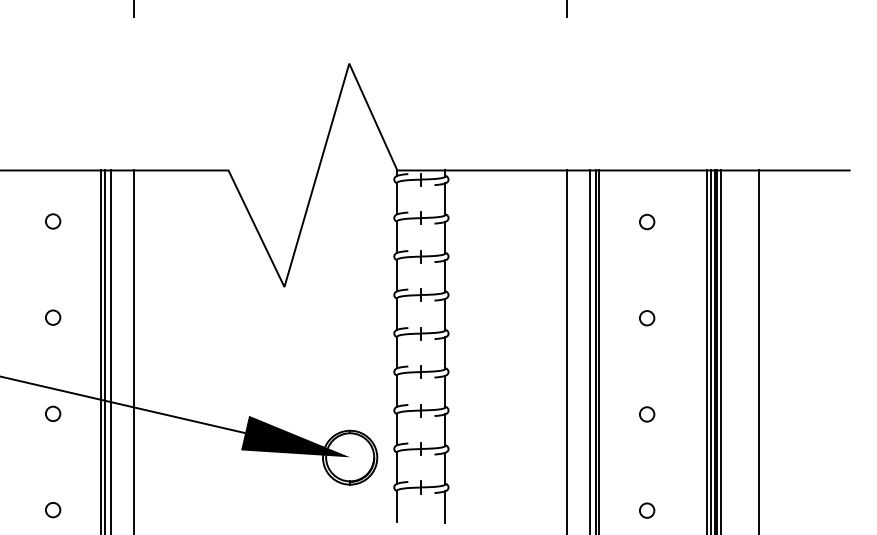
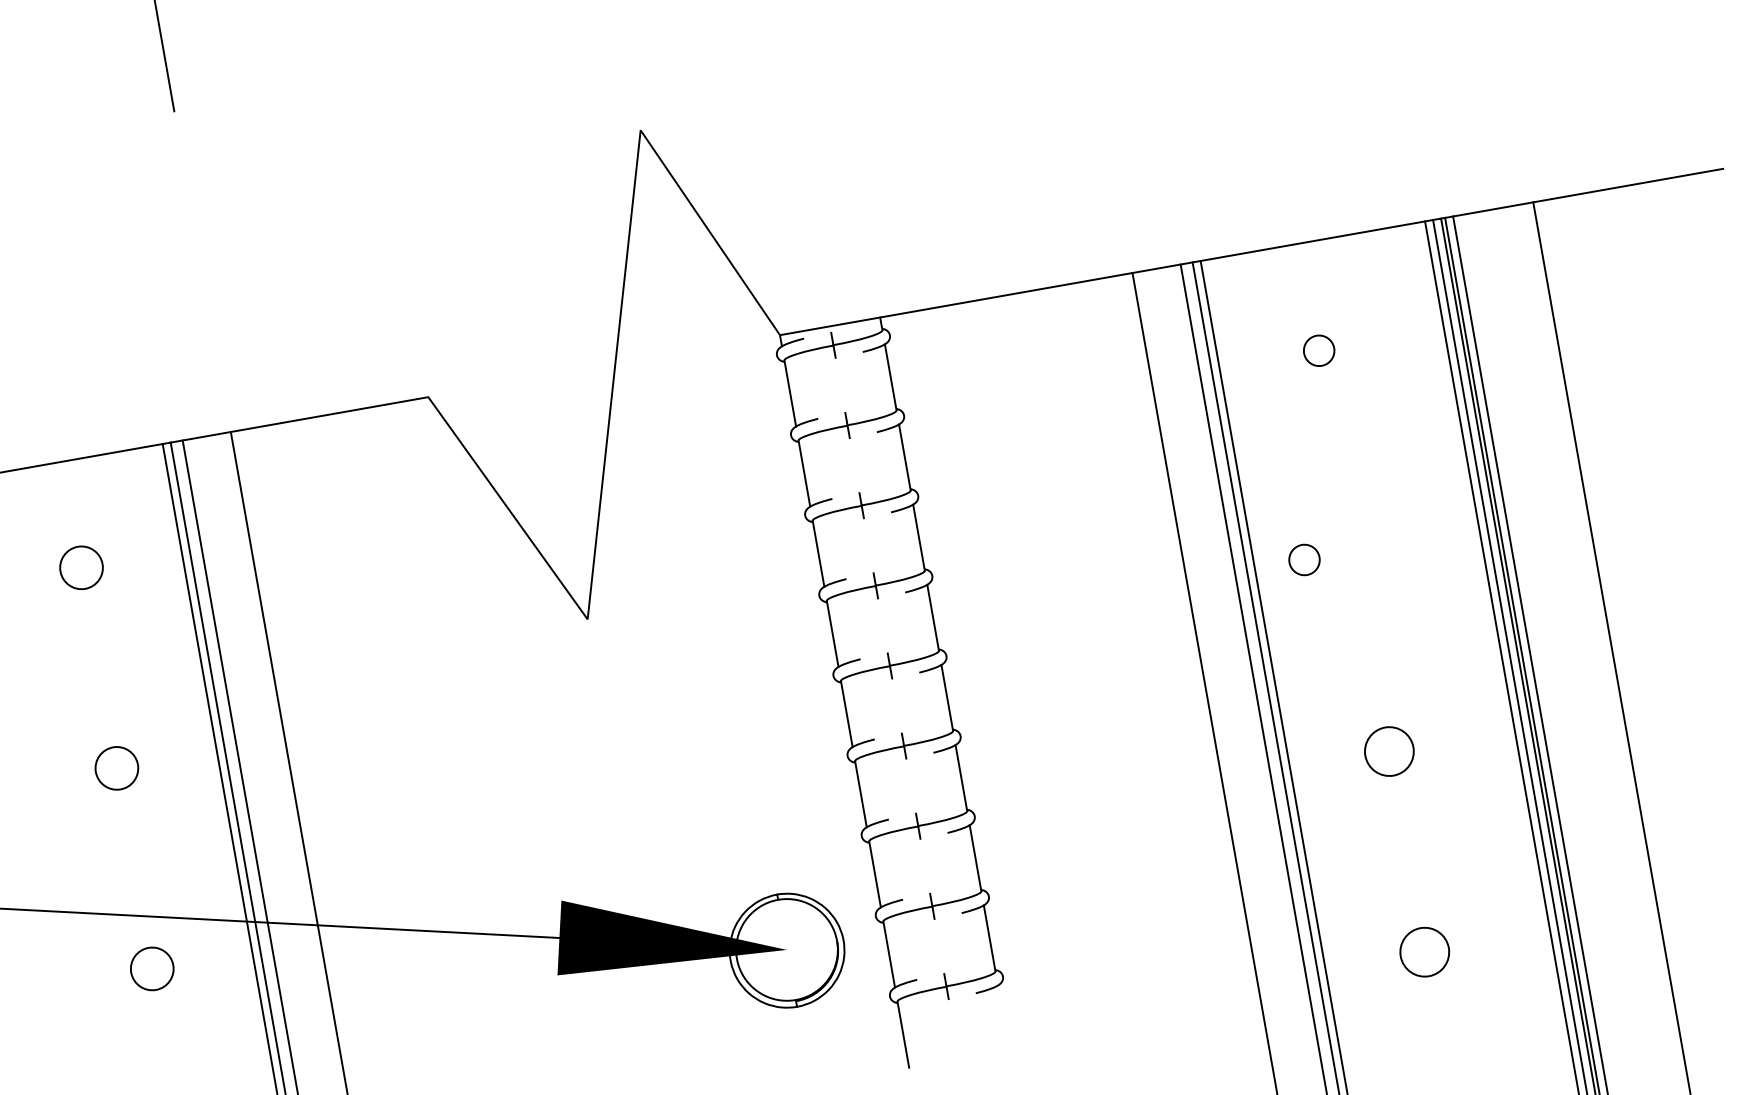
circle: (53, 221) -> (82, 567), size x1.4
circle: (53, 317) -> (117, 767), size x1.4
circle: (647, 318) -> (1305, 560), moved
circle: (53, 413) -> (153, 967), size x1.4
circle: (647, 414) -> (1390, 751), size x1.6
line: (445, 506) -> (1003, 1017), removed
circle: (647, 510) -> (1425, 951), size x1.6

